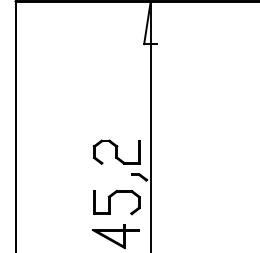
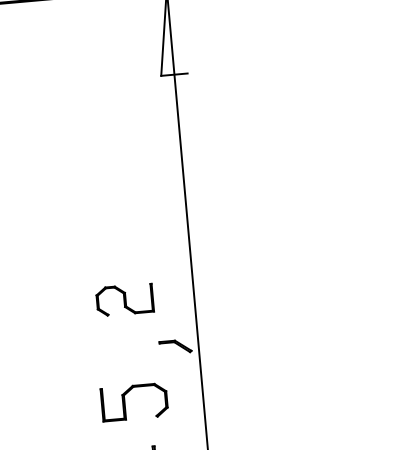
part: (116, 151) -> (124, 298), size x0.6
part: (116, 202) -> (133, 402), size x0.7

